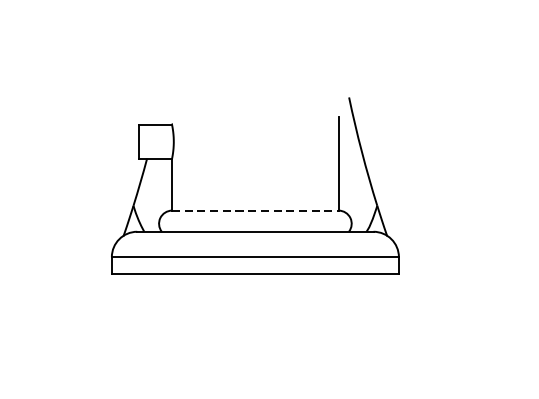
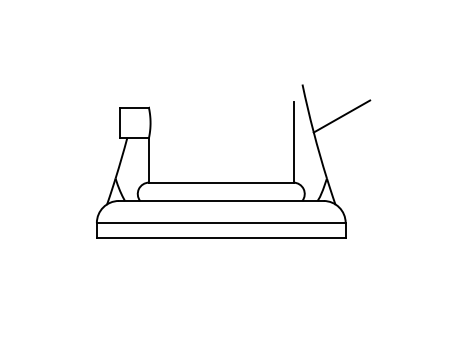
line: (394, 134) -> (341, 116), added
line: (255, 210) -> (221, 182), dashed -> solid

